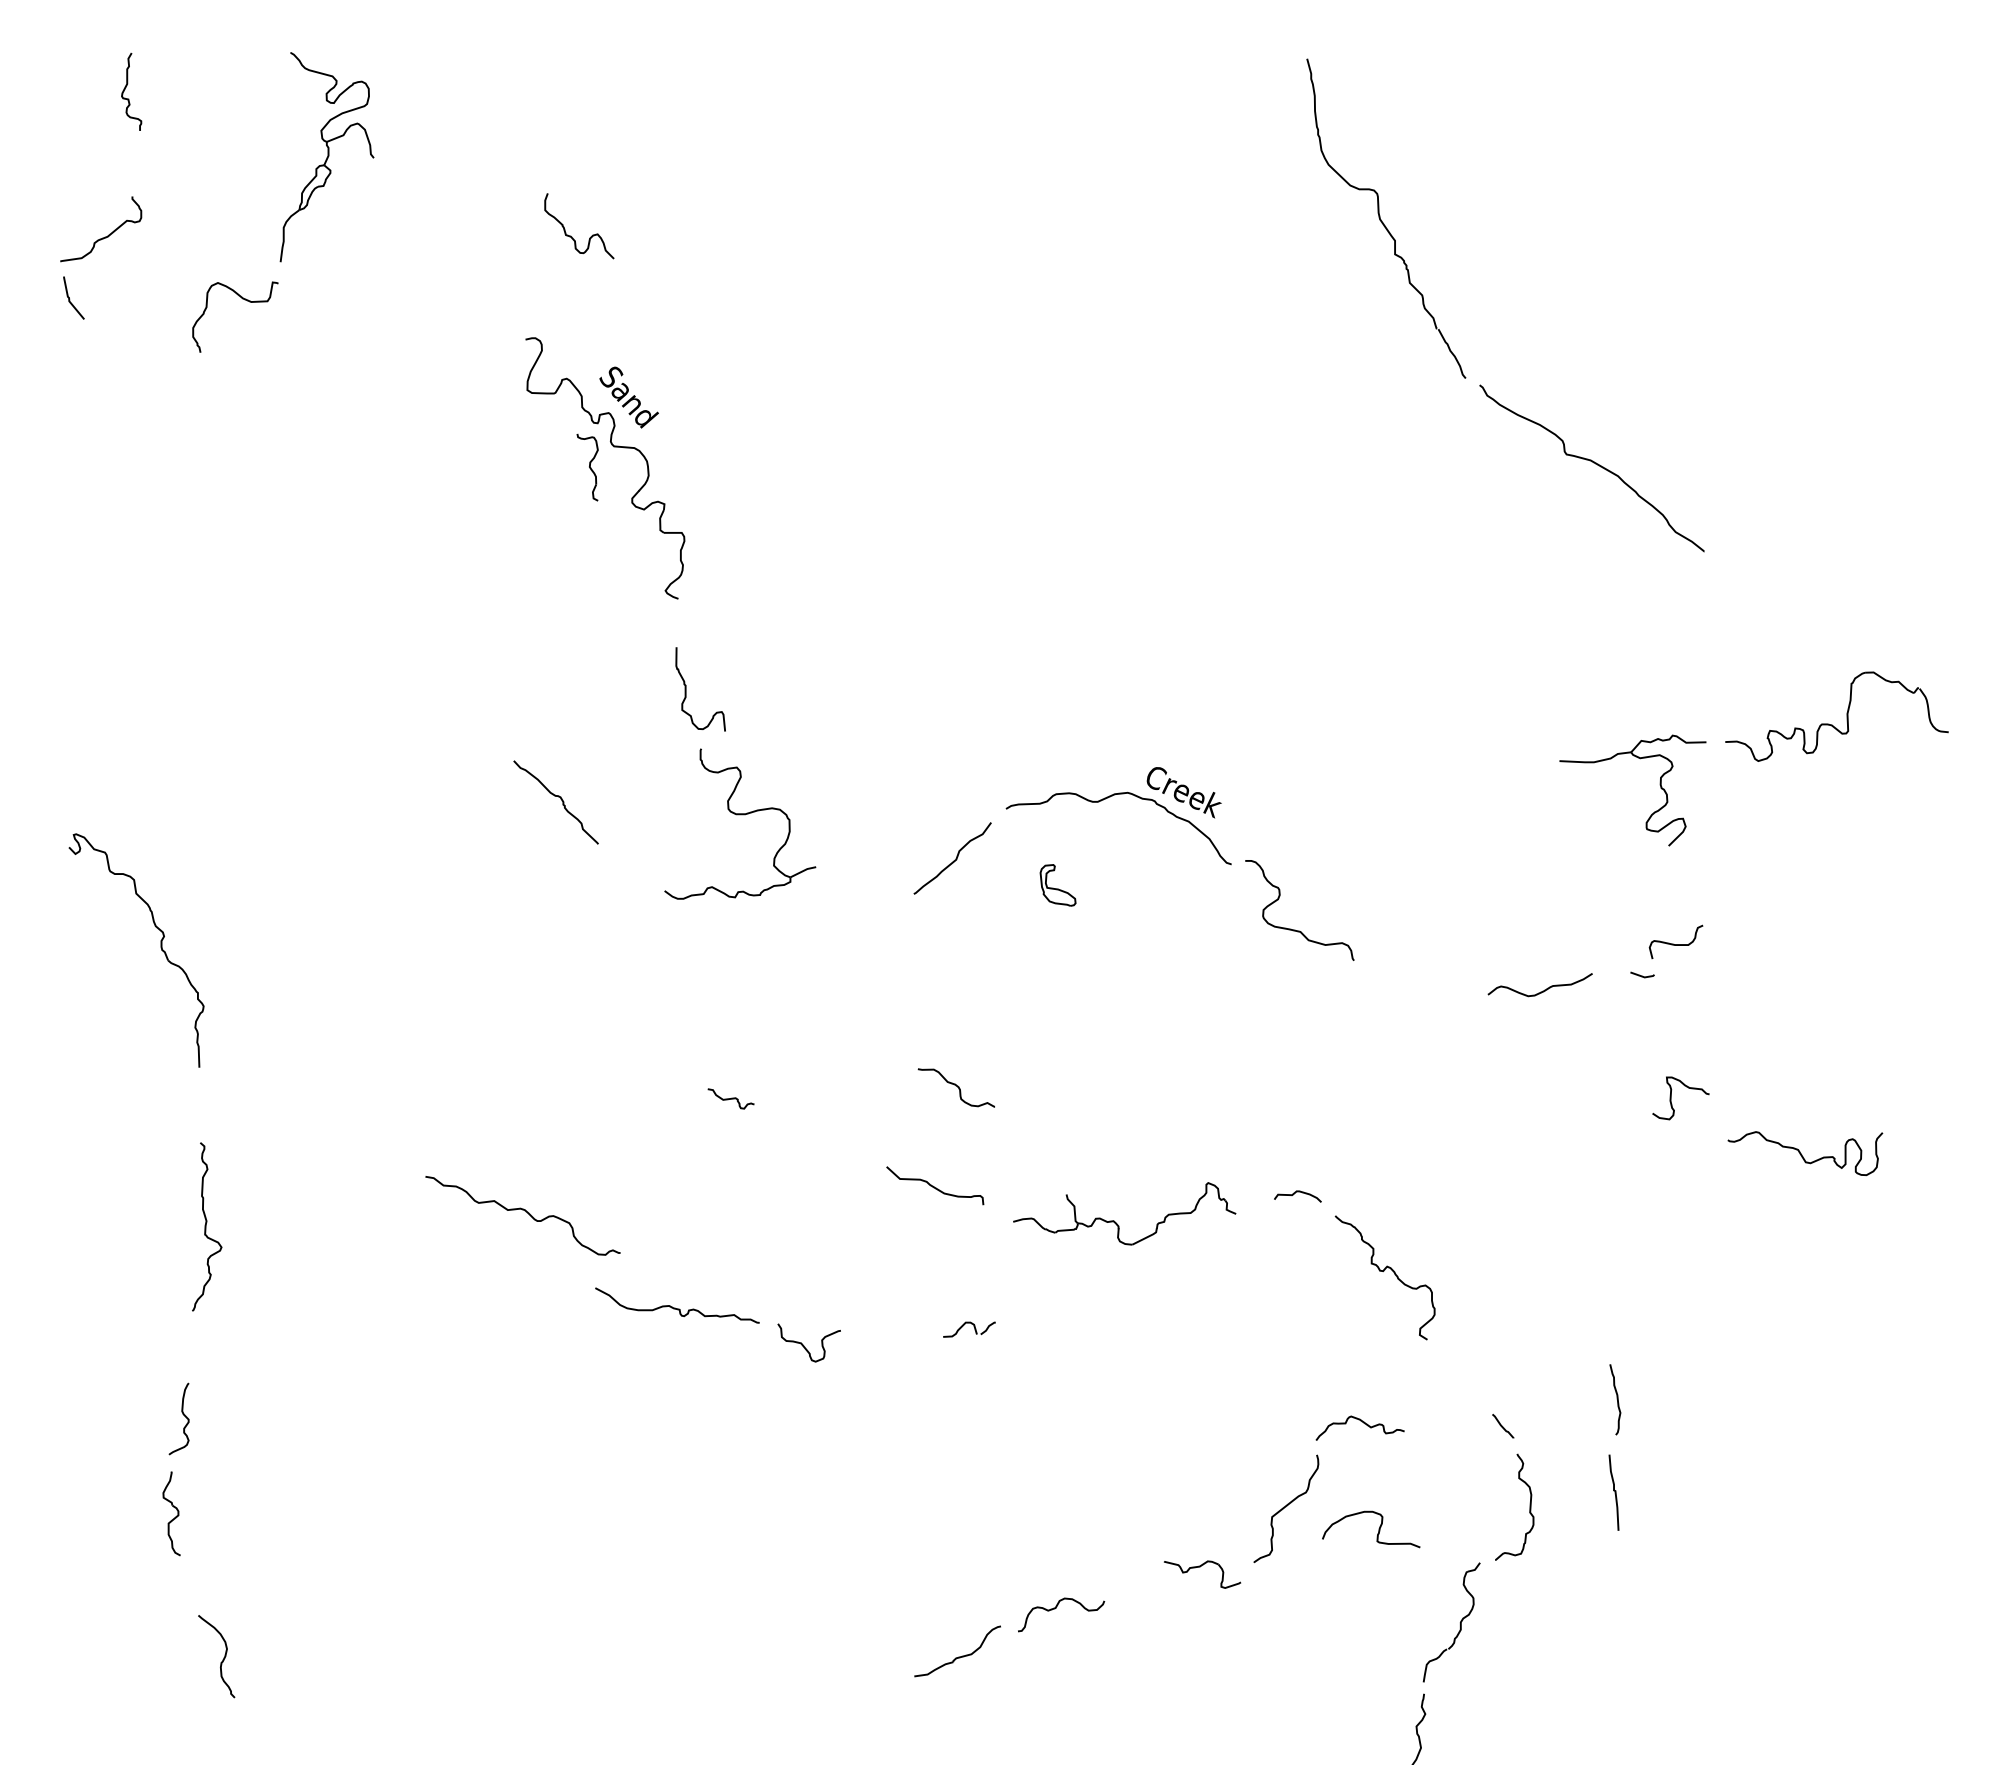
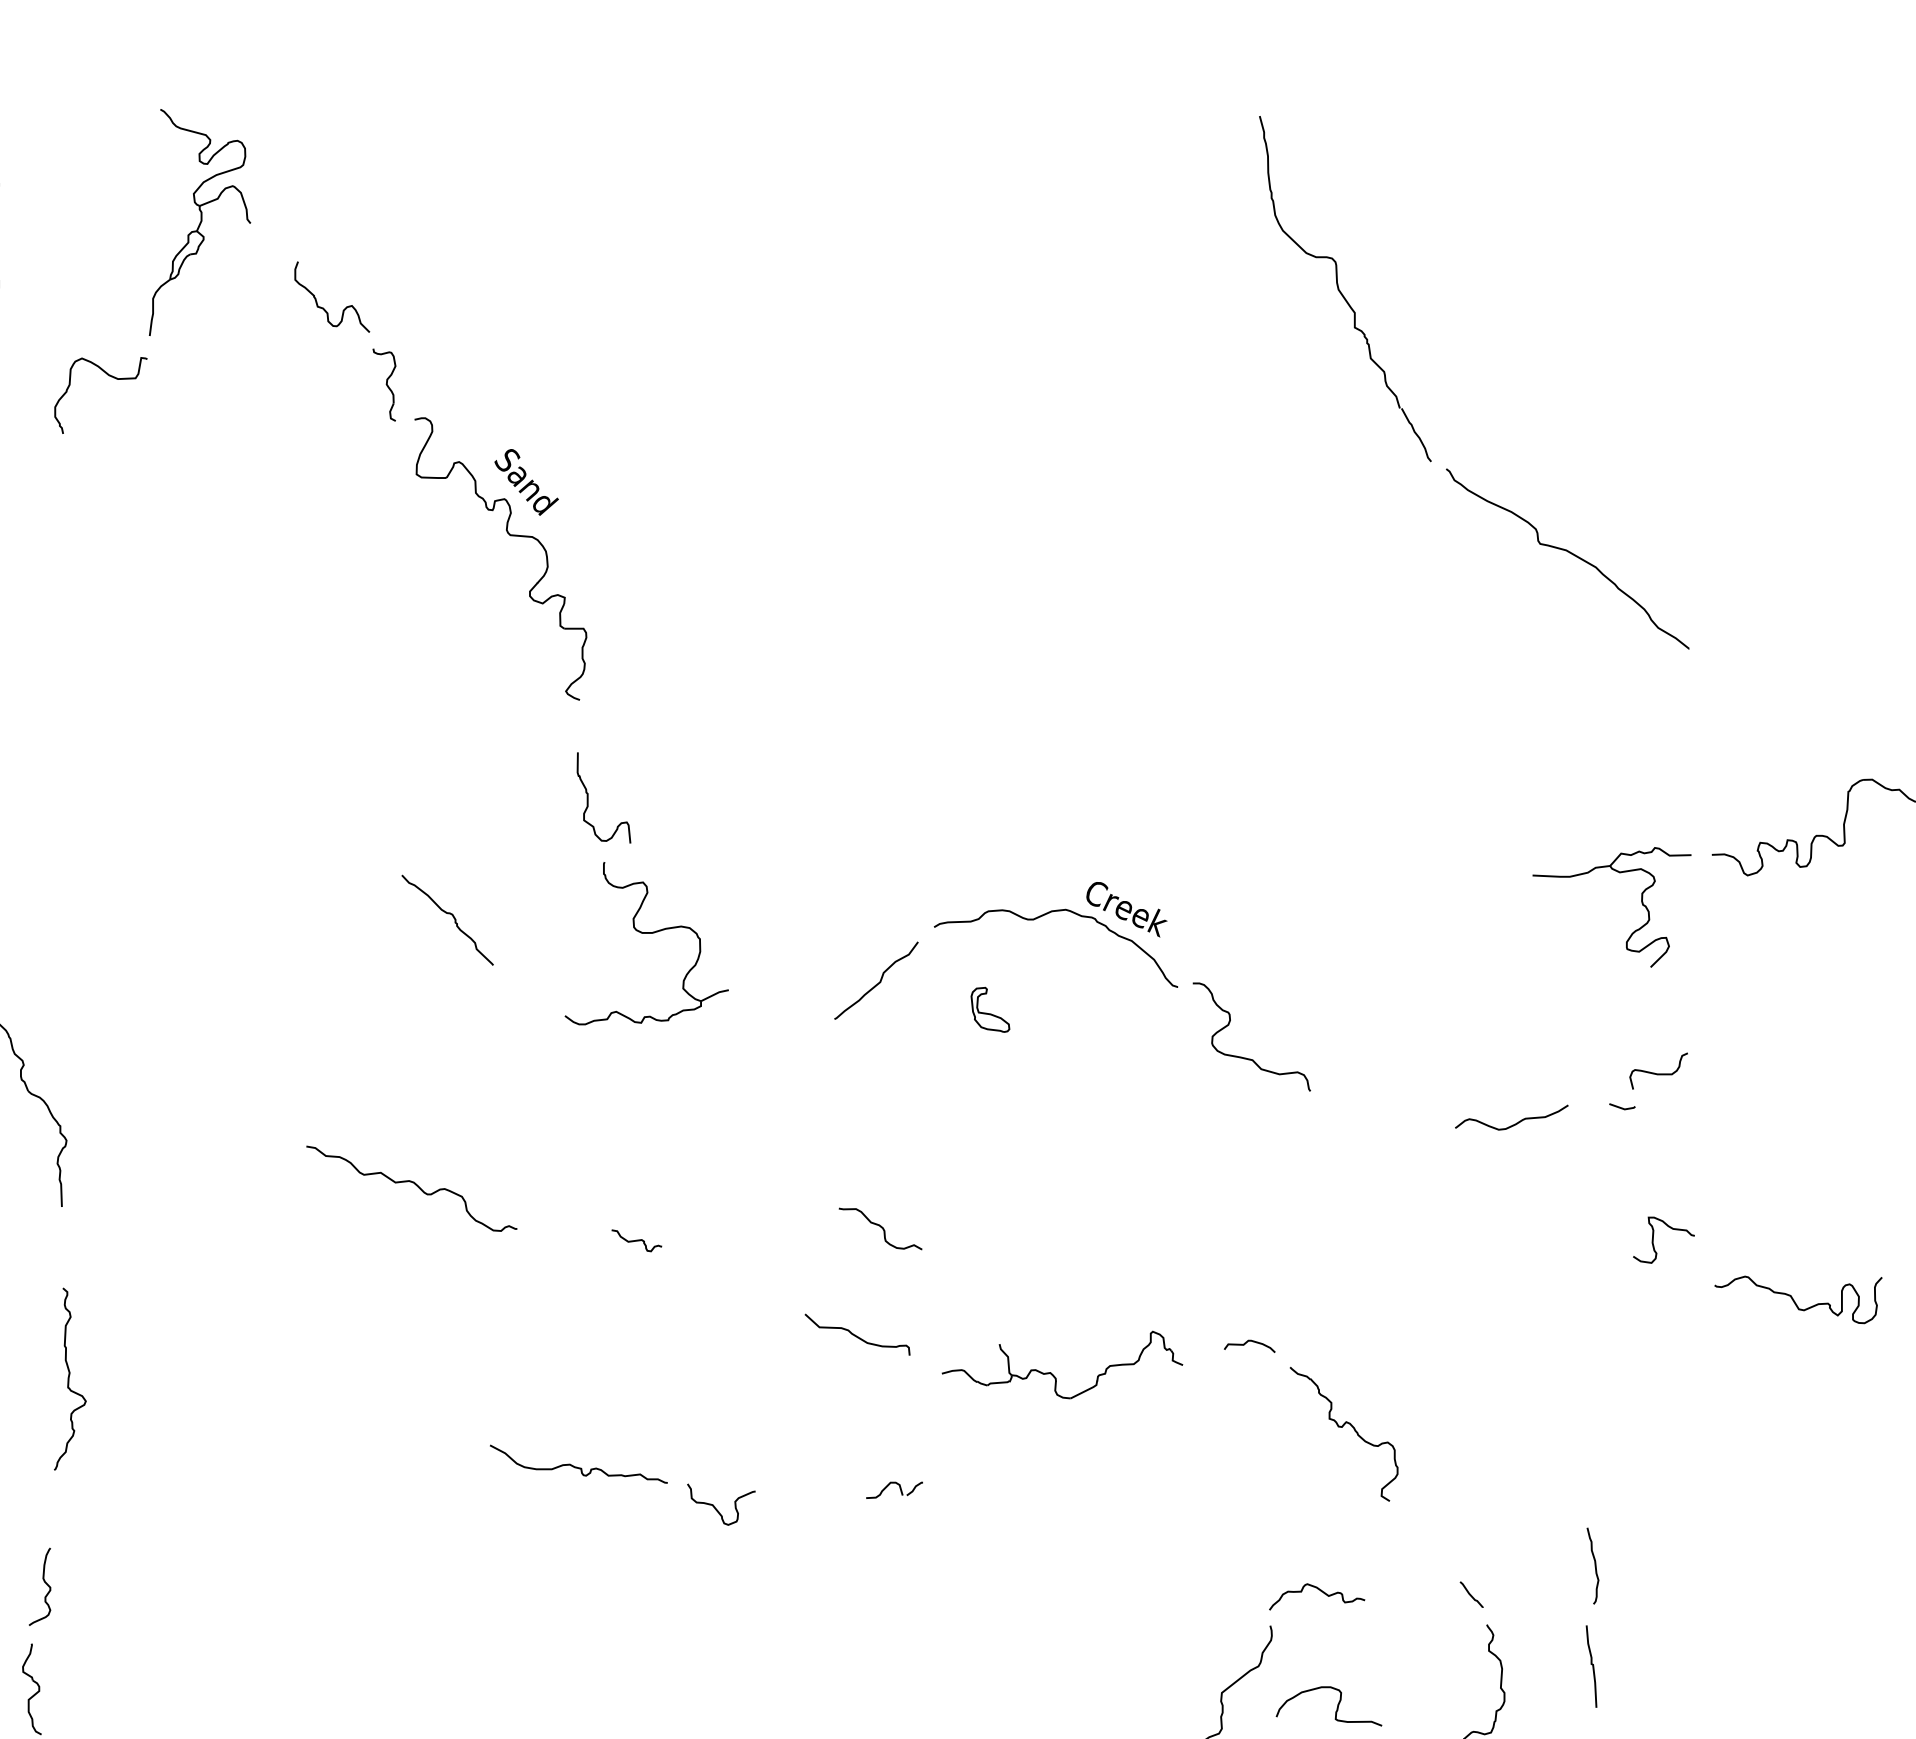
curve: (572, 236) -> (324, 308), moved
part: (587, 467) -> (384, 385), moved
curve: (524, 1211) -> (413, 1184), moved

